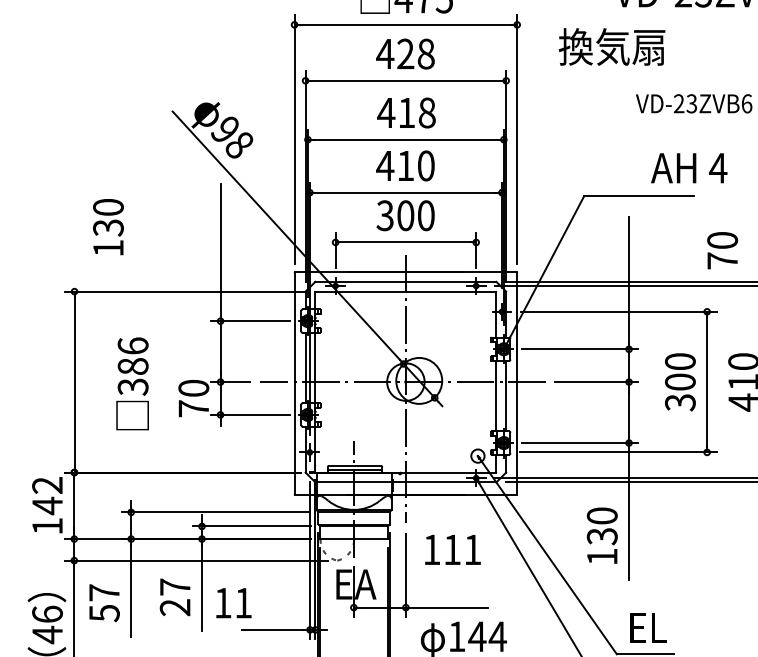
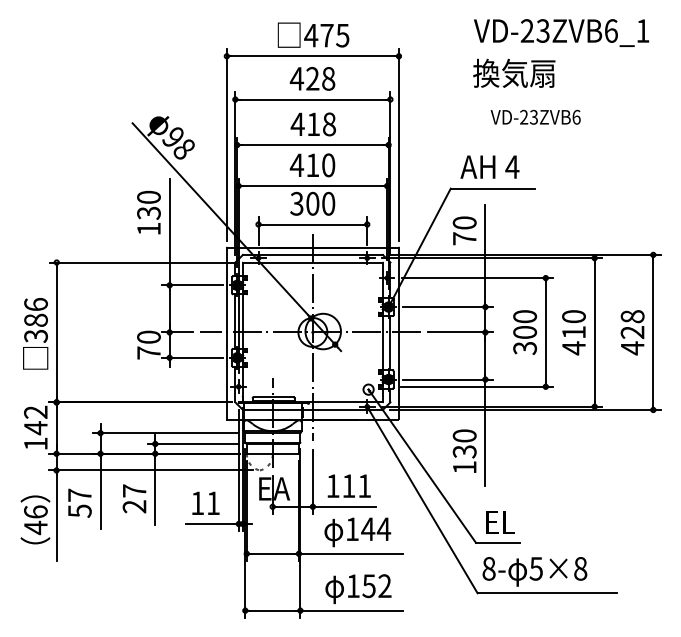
text: (612, 45) -> (514, 72), moved
text: (688, 167) -> (489, 166), moved
text: (107, 226) -> (148, 212), moved
text: (722, 250) -> (464, 230), moved
text: (132, 383) -> (35, 333), moved
text: (451, 549) -> (348, 485), moved
text: (233, 602) -> (205, 502), moved

